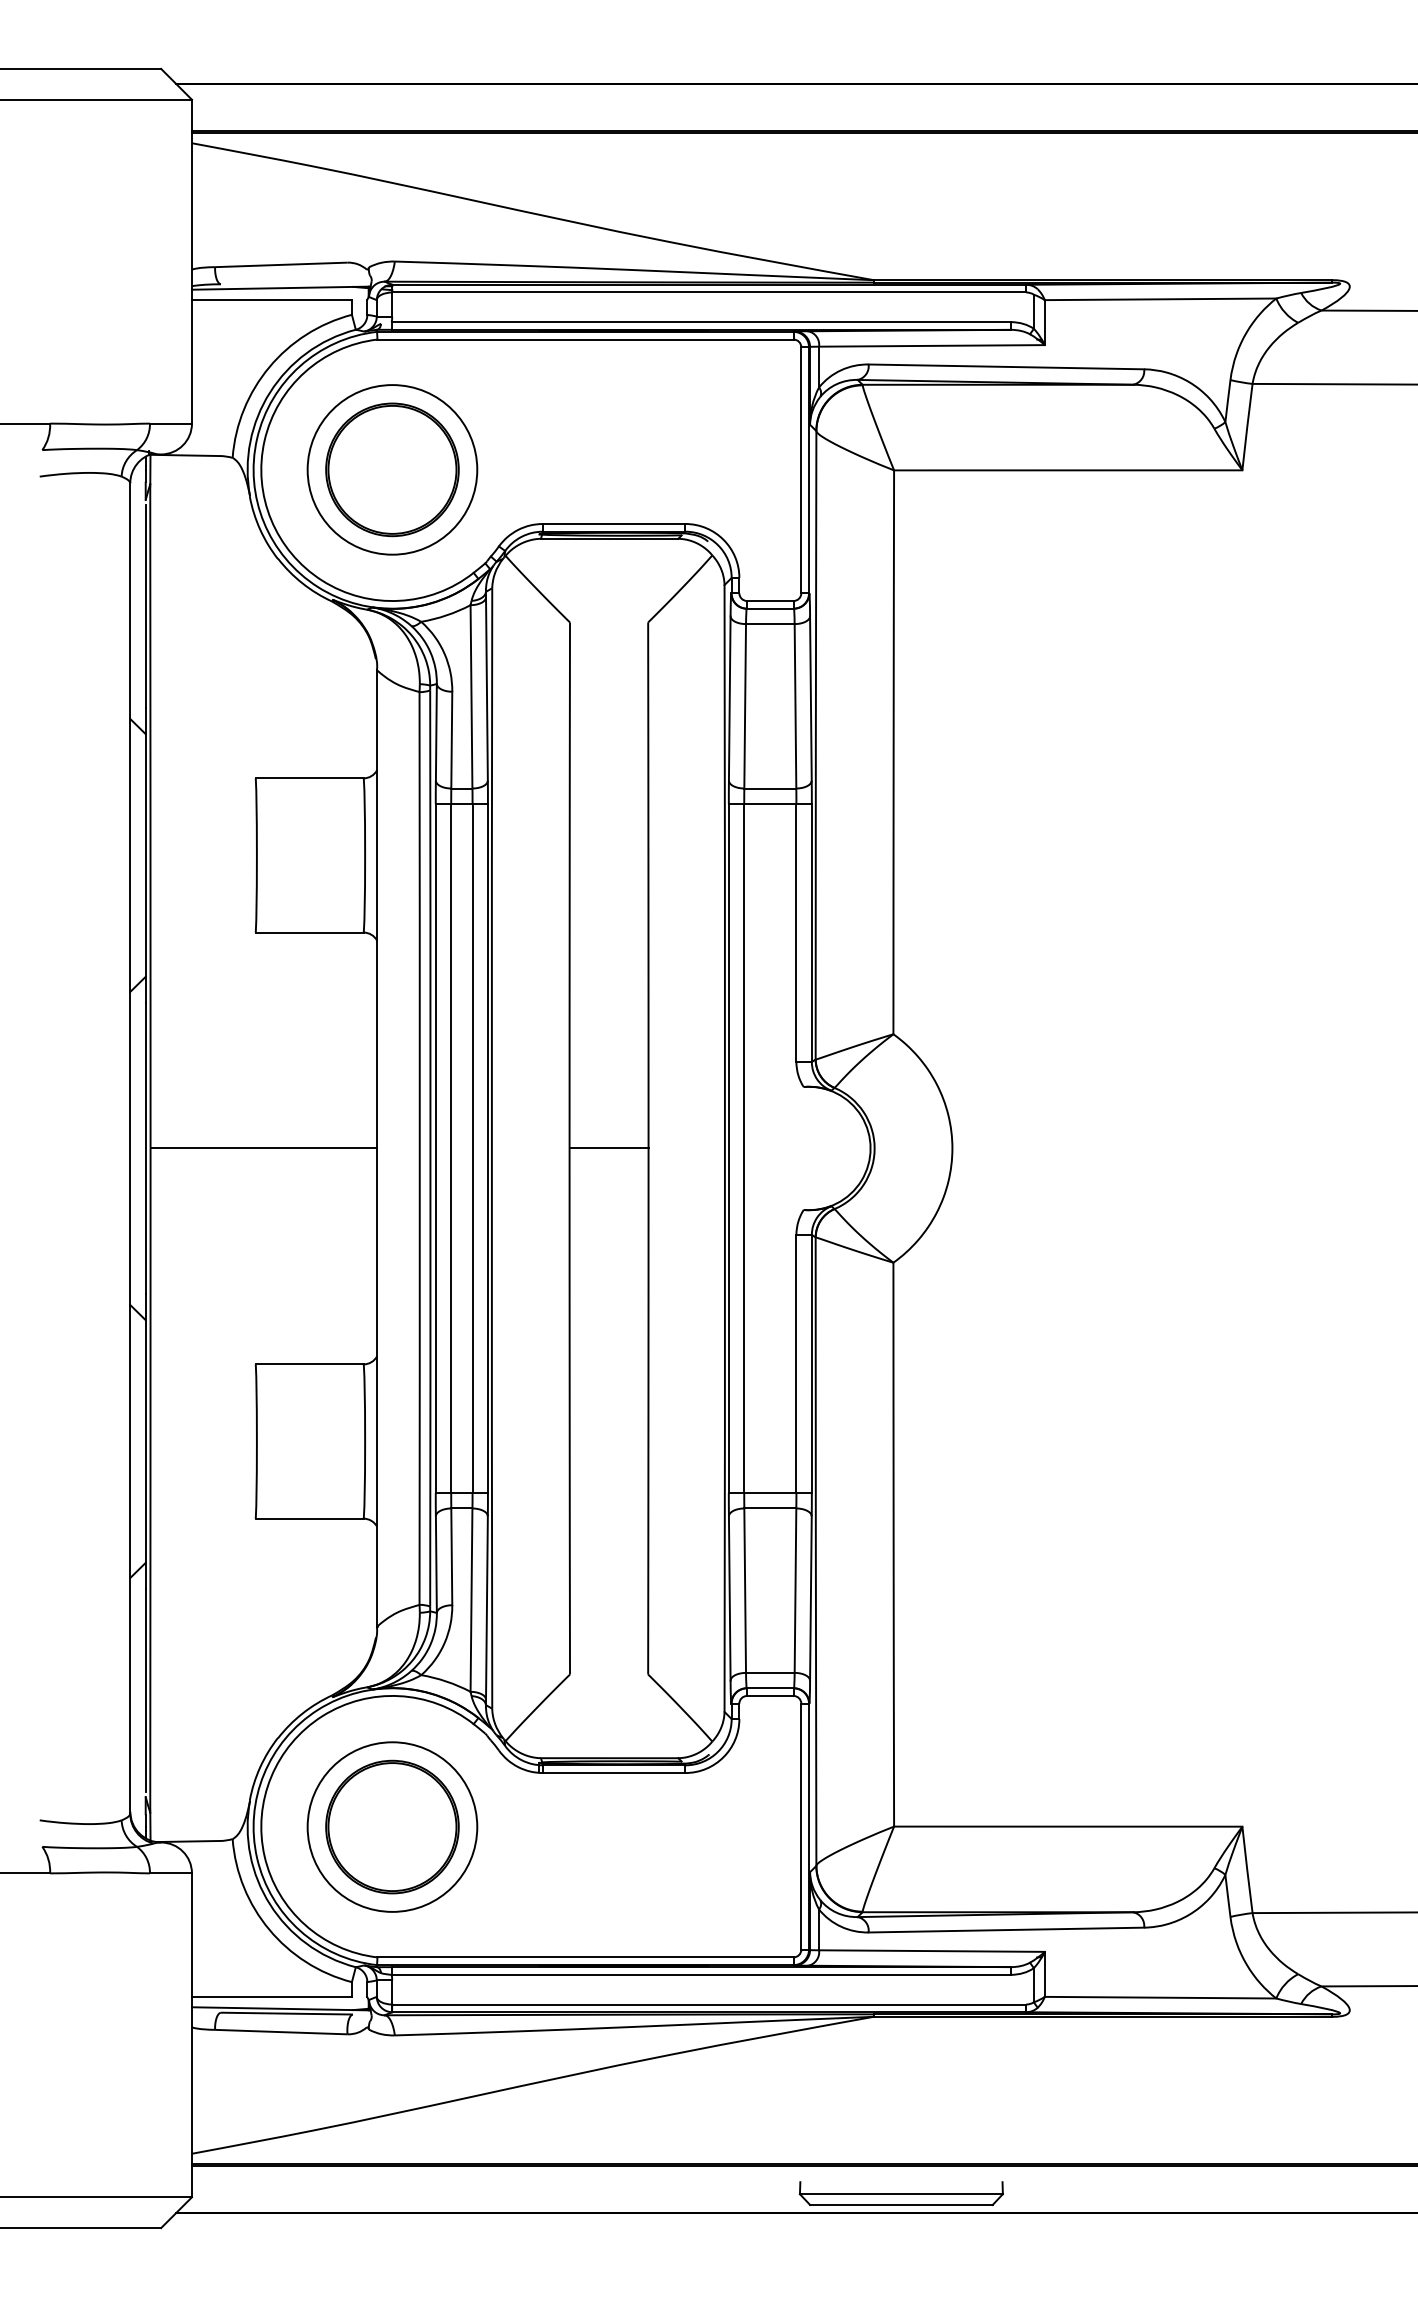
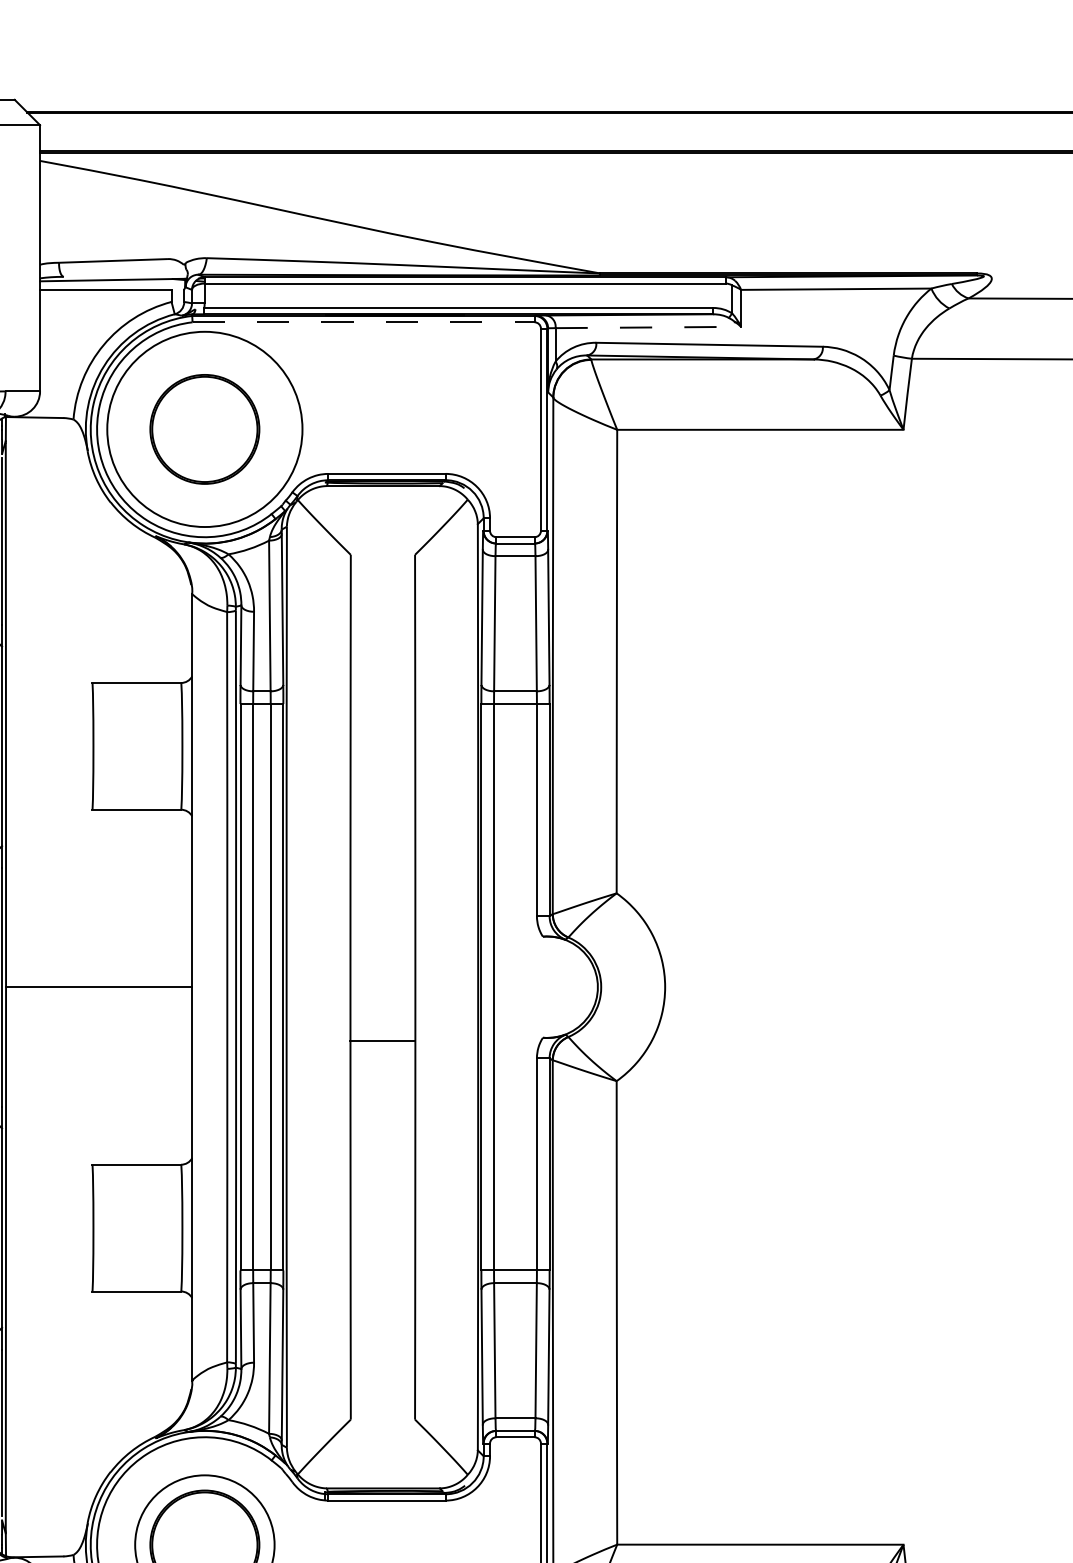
line: (586, 339) -> (364, 322), solid -> dashed
line: (931, 345) -> (647, 327), solid -> dashed
circle: (392, 469) -> (204, 429), size x1.4
line: (608, 1148) -> (382, 1040), moved

